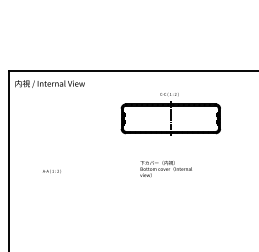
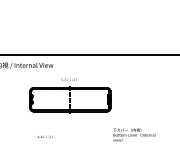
part: (170, 114) -> (70, 96), moved
text: (165, 169) -> (133, 135), moved
text: (51, 171) -> (44, 137), moved

